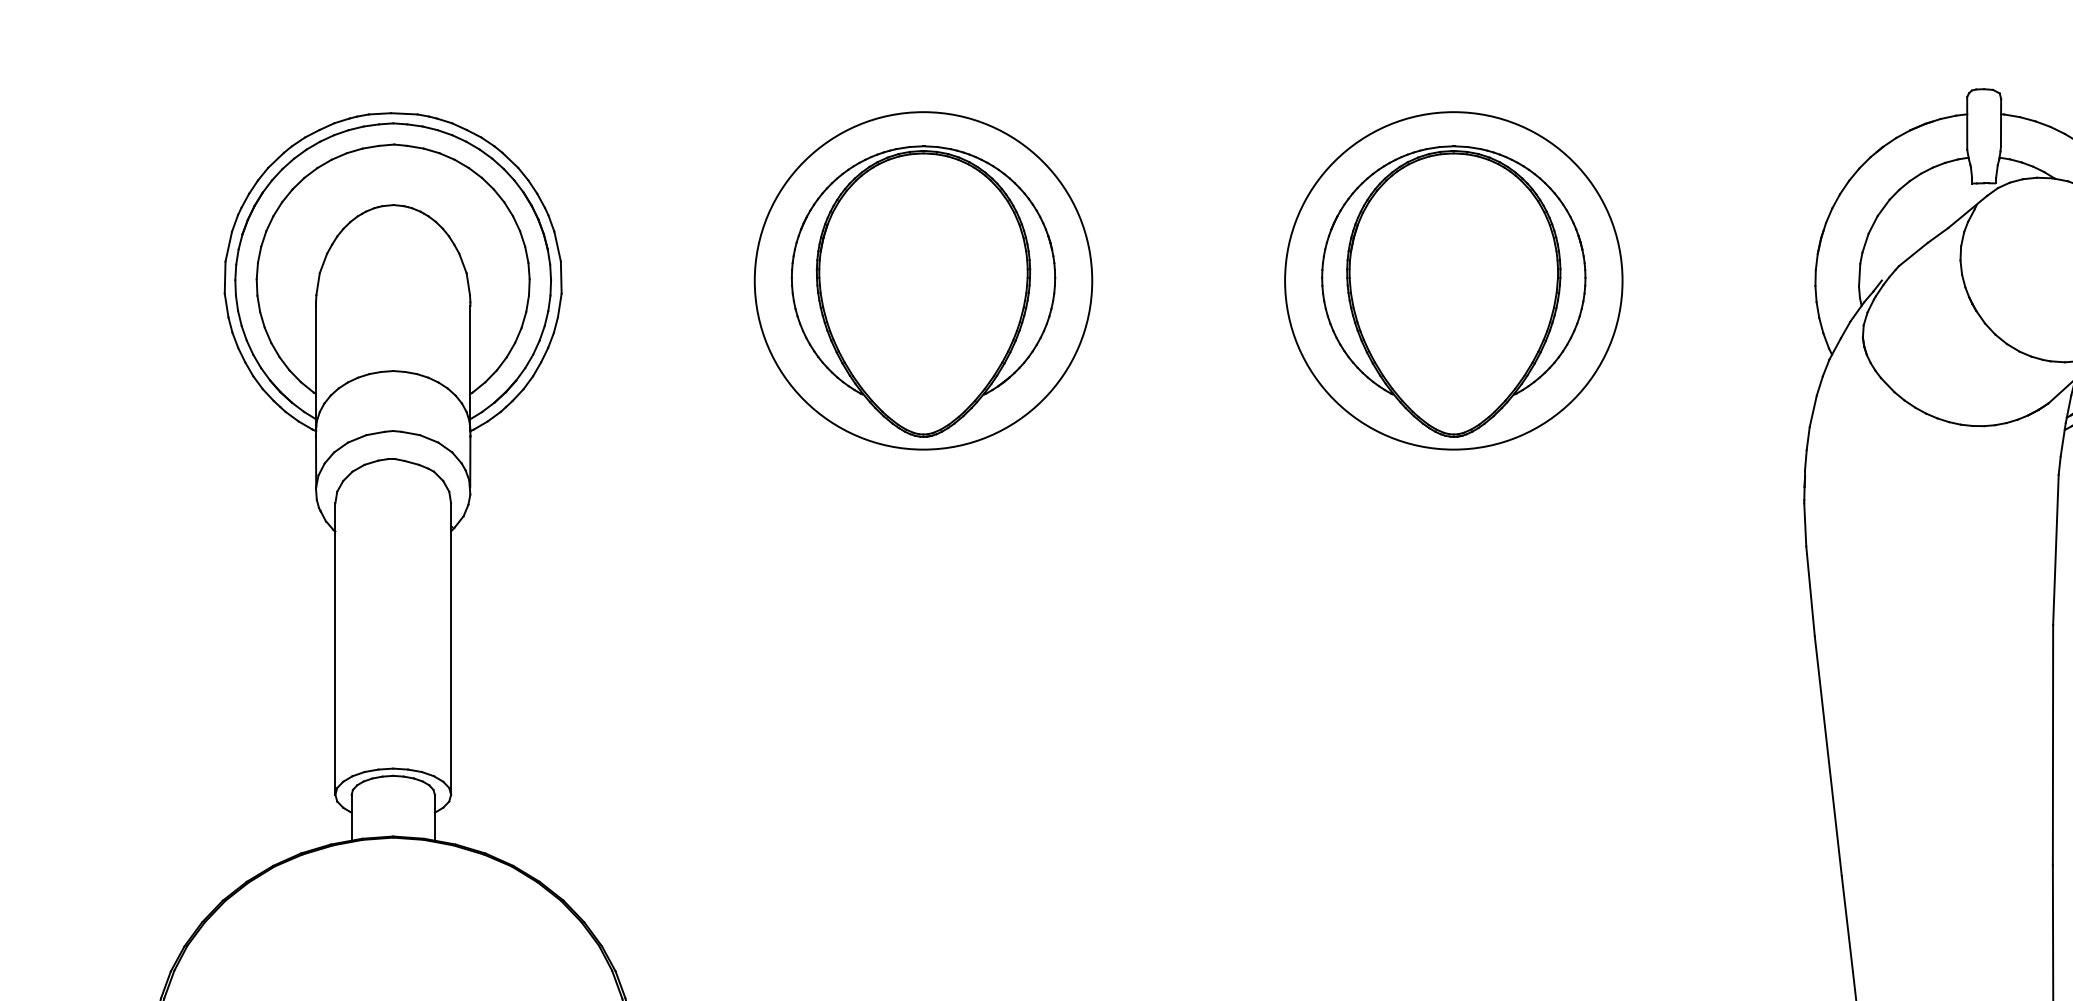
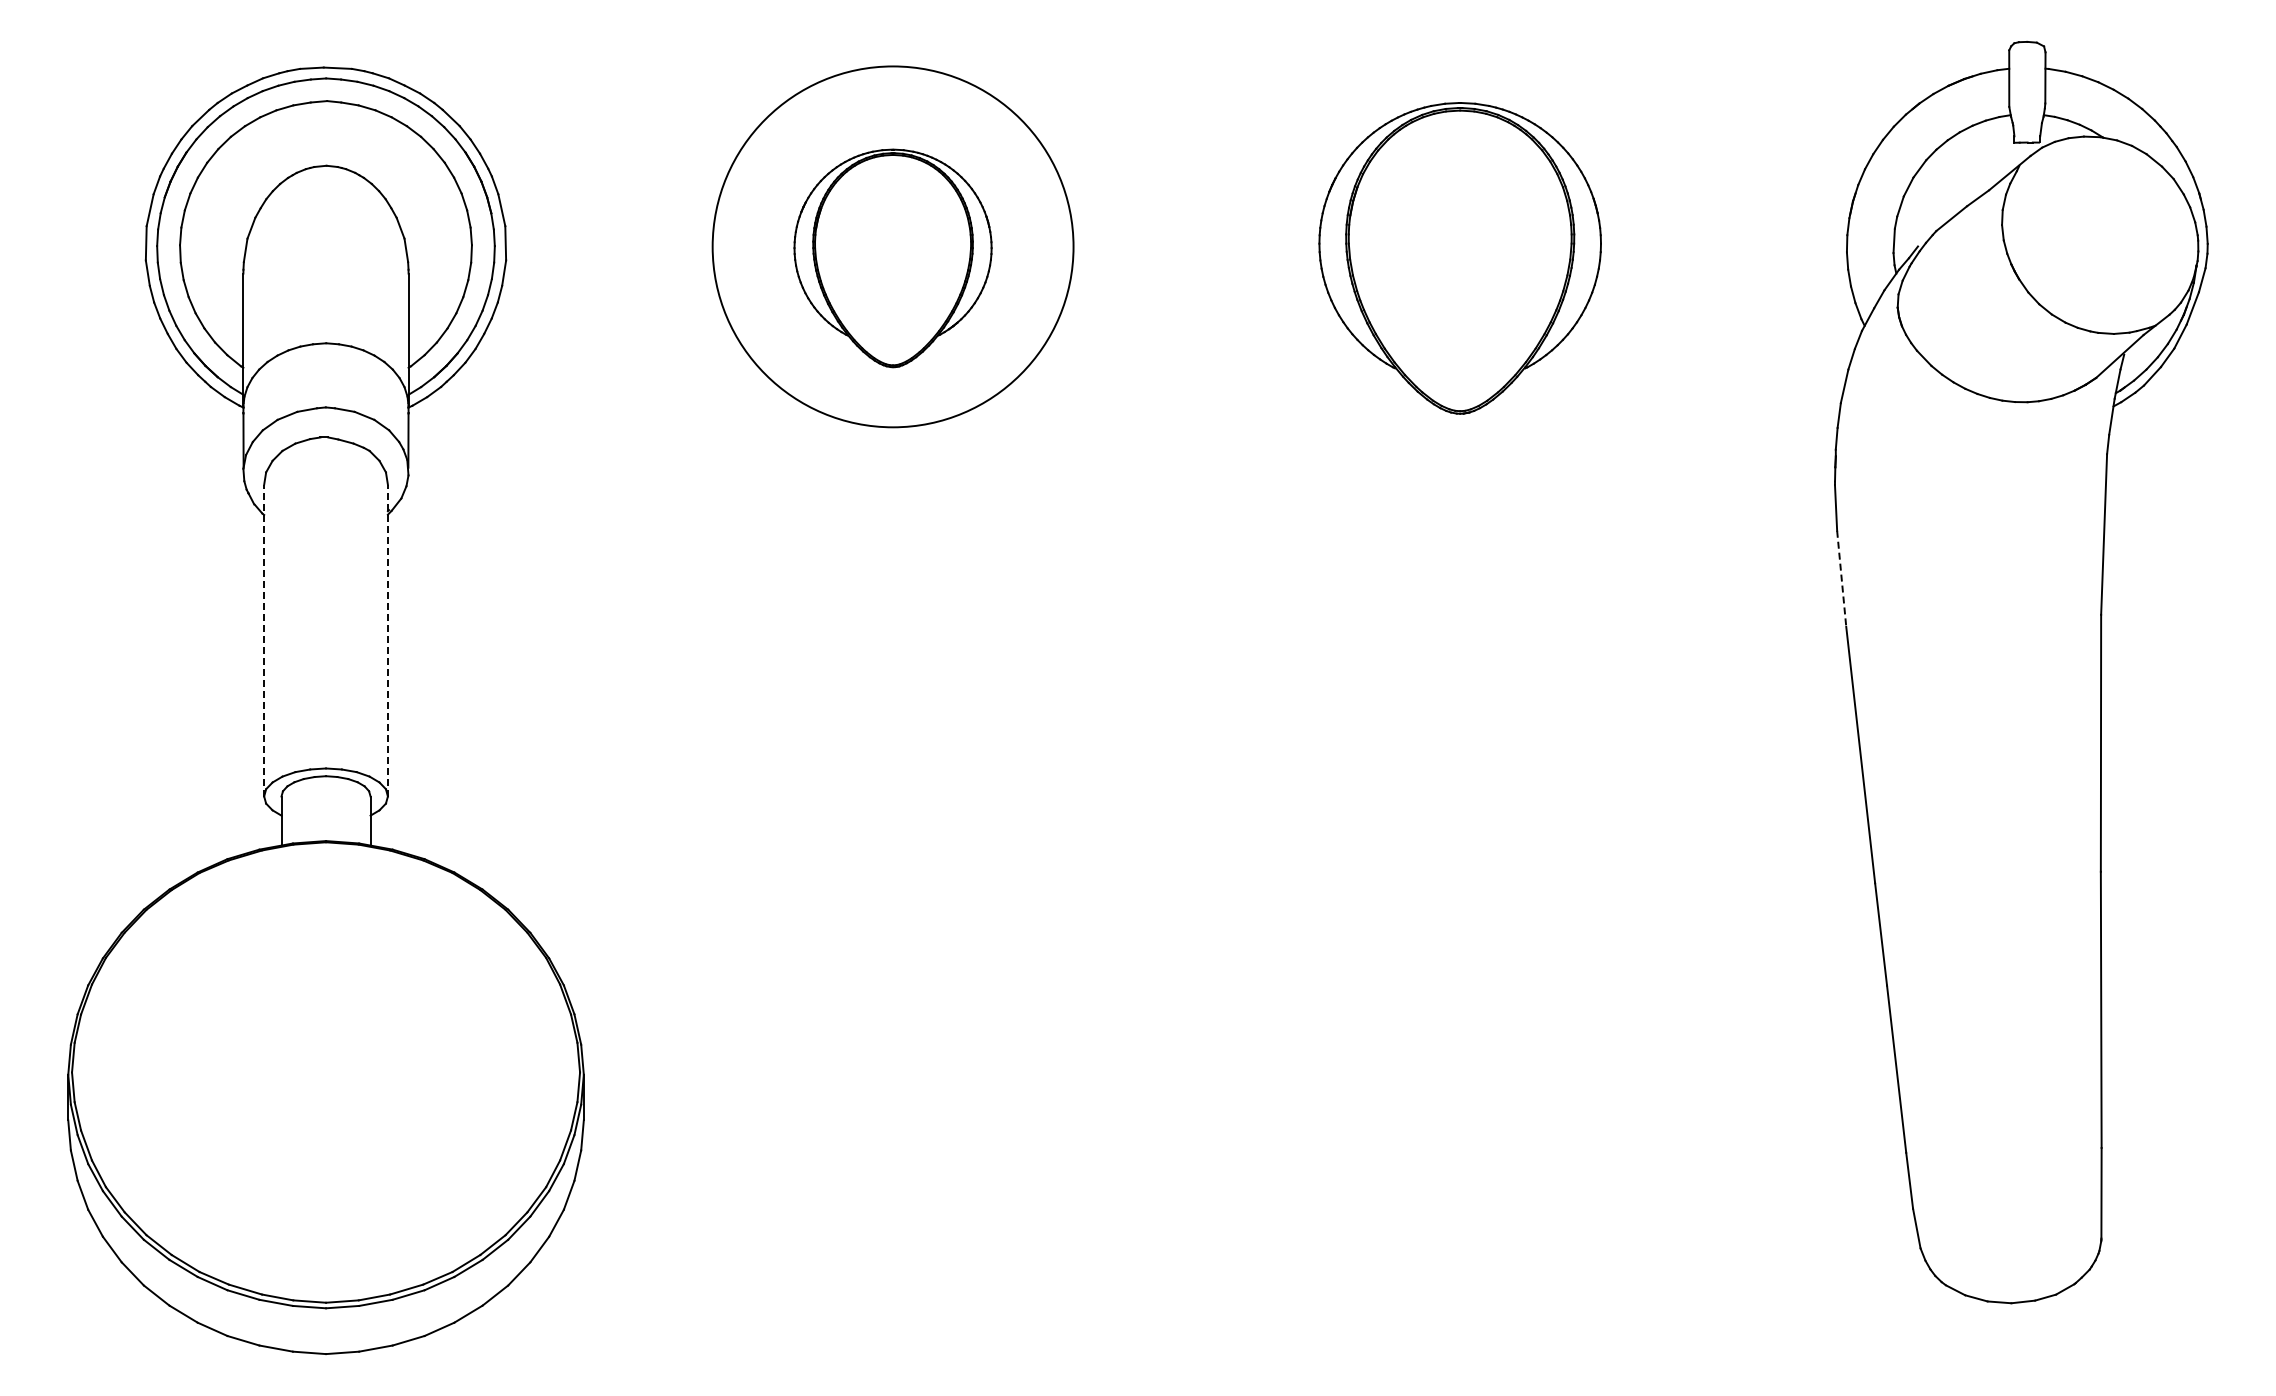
circle: (1453, 280) -> (1459, 246), removed
part: (922, 291) -> (892, 258), size x0.7
line: (1810, 591) -> (1841, 579), solid -> dashed
line: (335, 648) -> (264, 640), solid -> dashed
line: (450, 648) -> (387, 640), solid -> dashed

